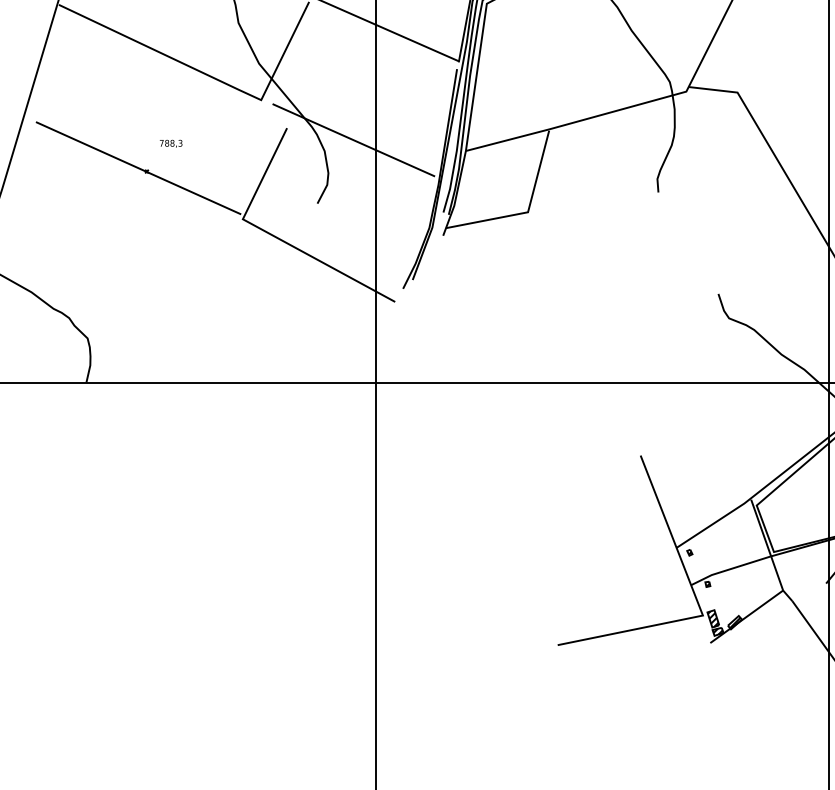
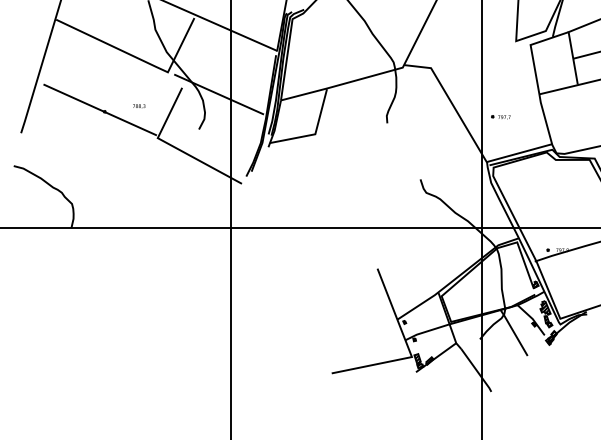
text: (171, 143) -> (139, 106), moved

